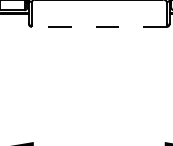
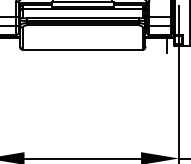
line: (98, 26) -> (82, 49), dashed -> solid

